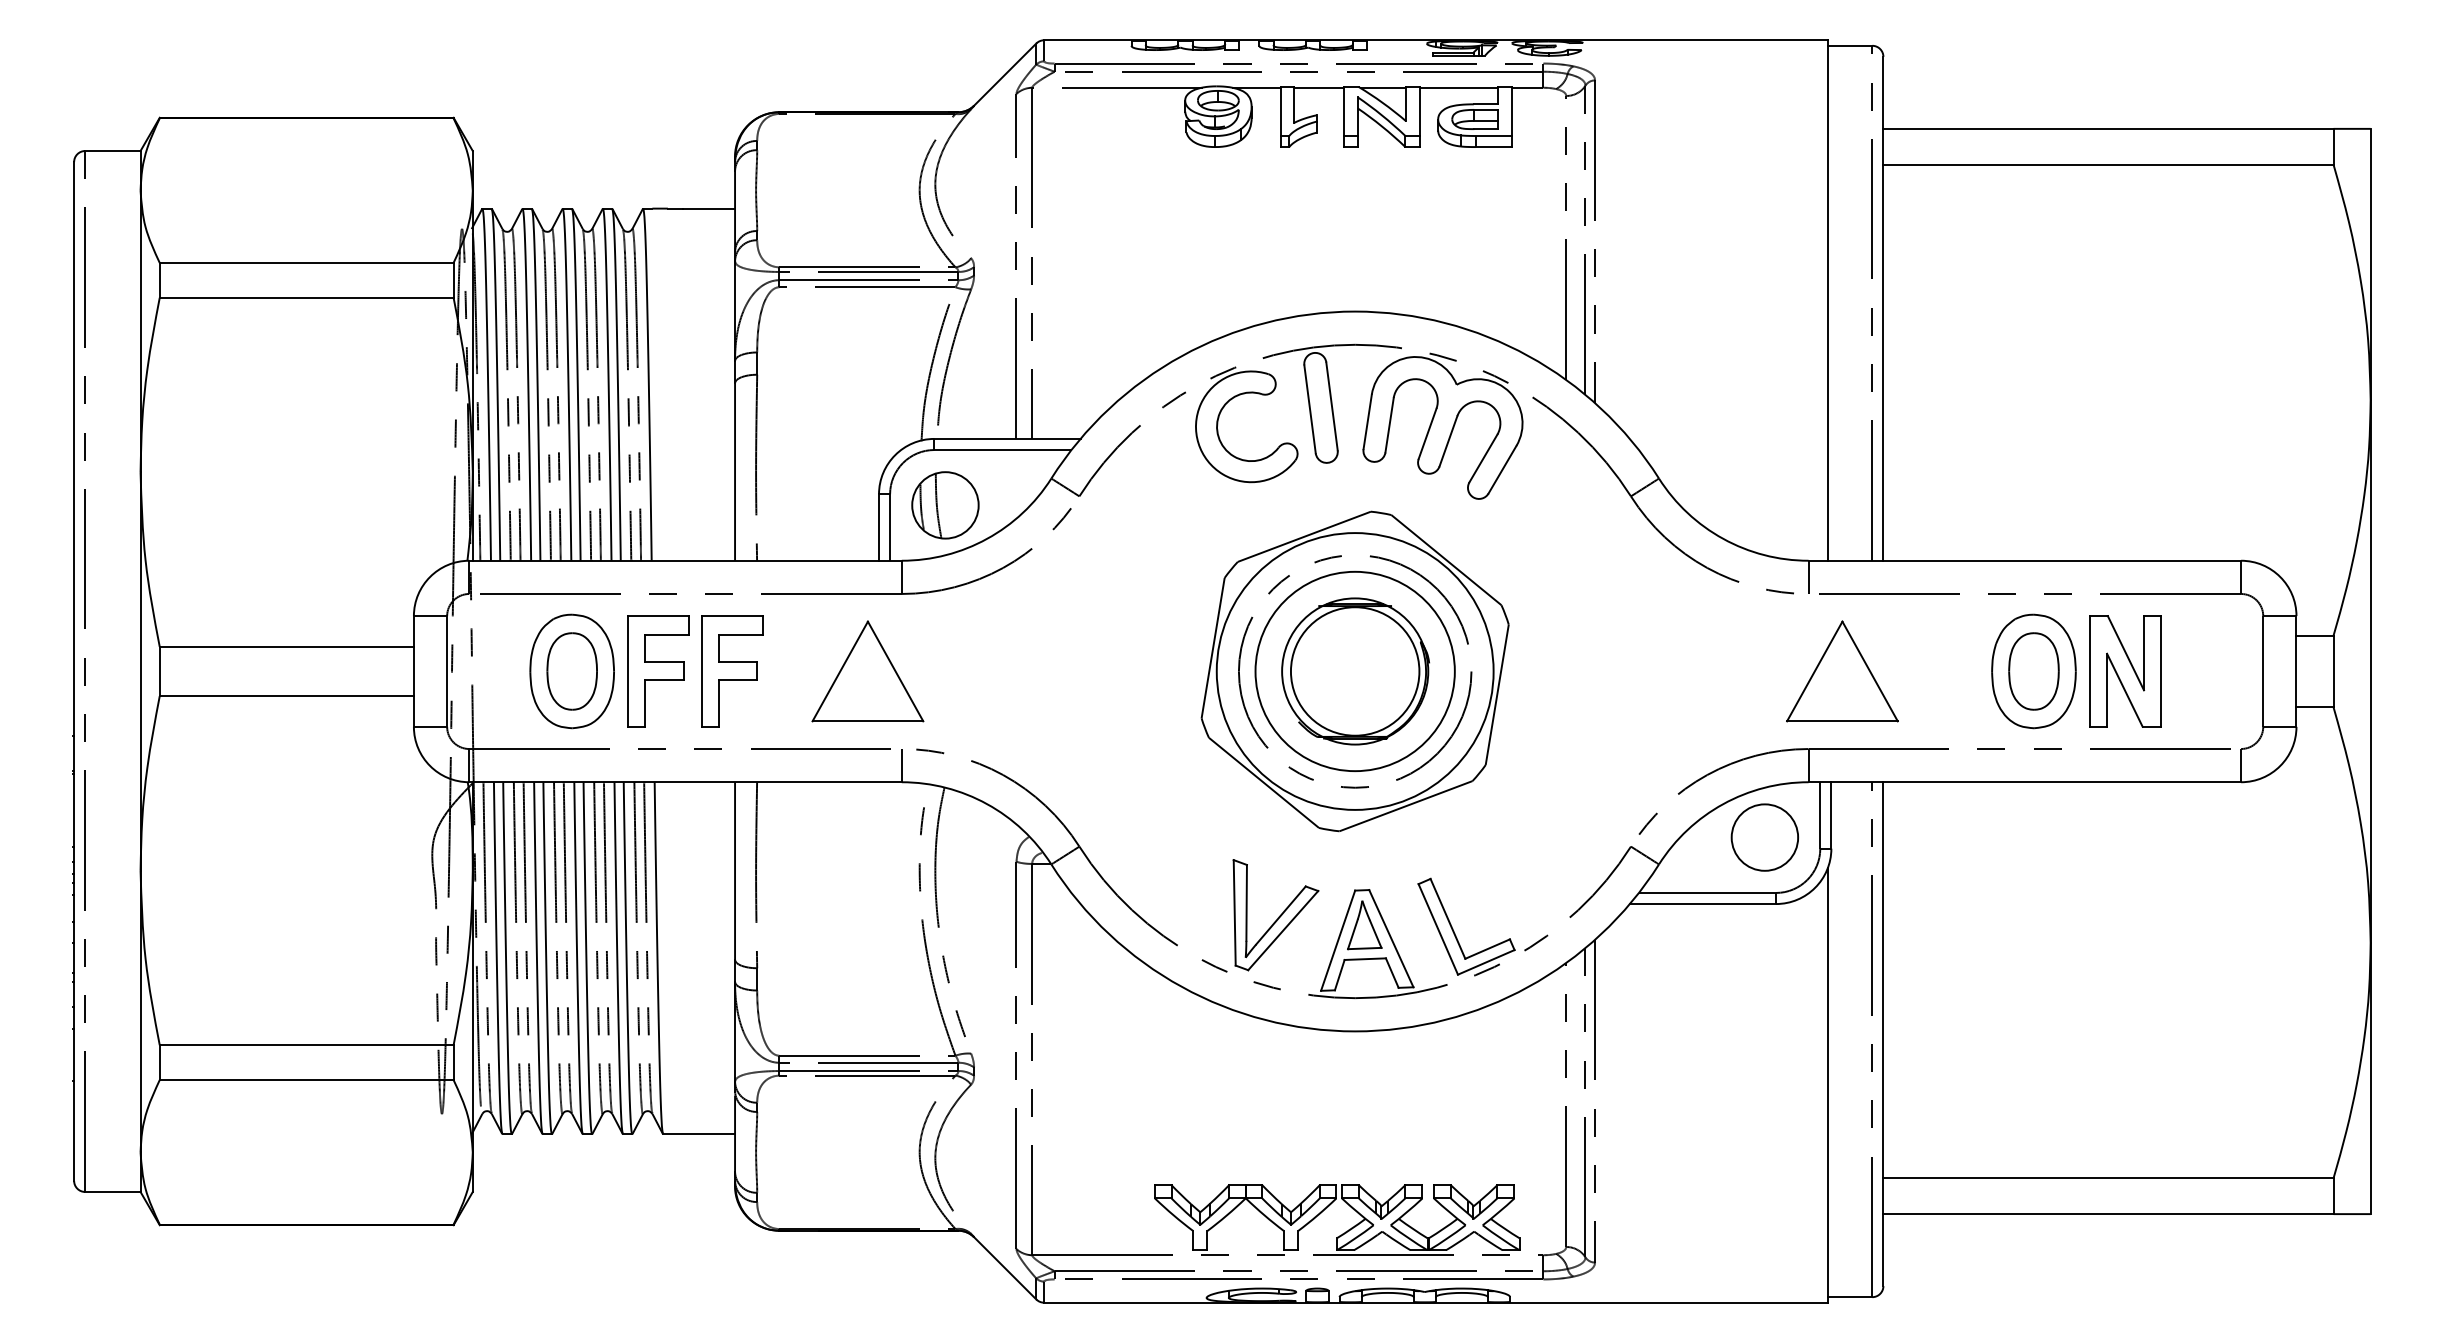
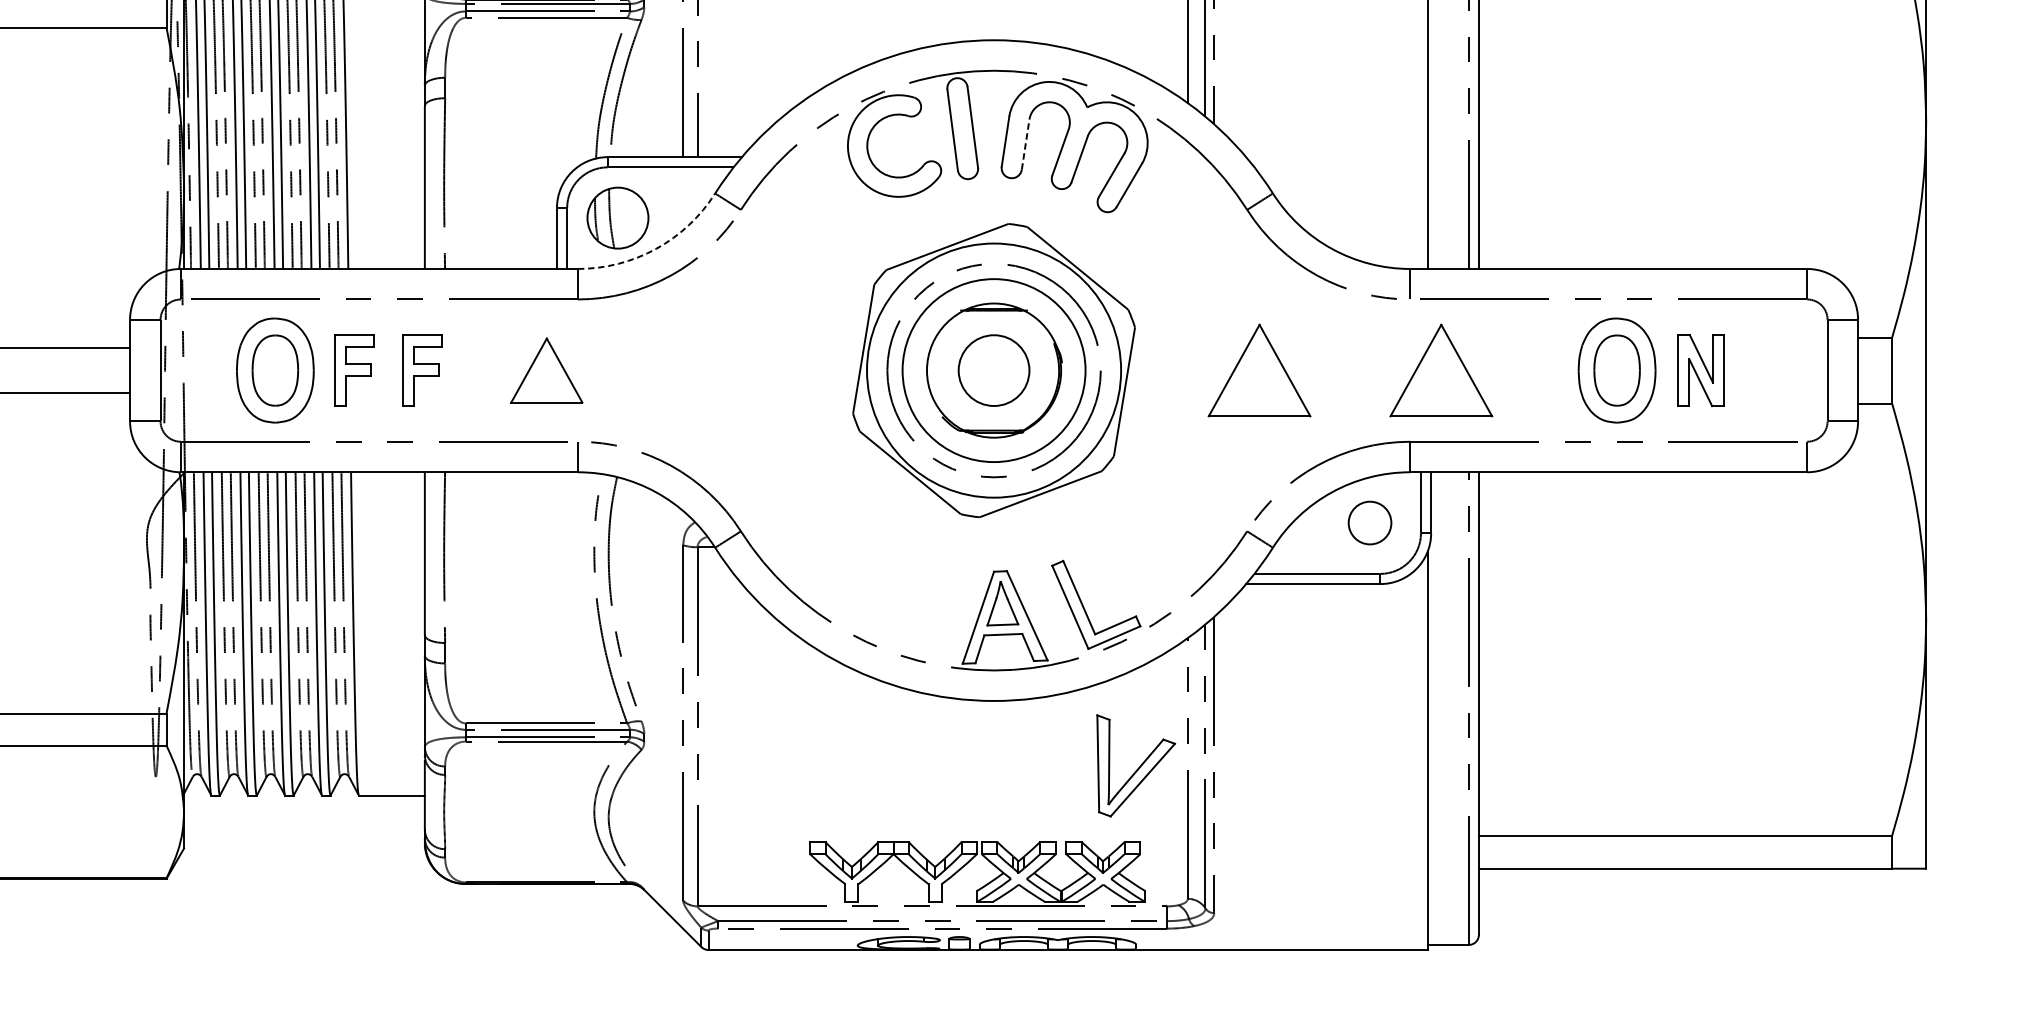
line: (1389, 425) -> (1025, 144), solid -> dashed
arc: (987, 538) -> (656, 248), solid -> dashed
part: (658, 671) -> (354, 370), size x0.7
part: (732, 671) -> (422, 370), size x0.7
part: (867, 671) -> (546, 370), size x0.7
circle: (1354, 671) -> (993, 370), size x0.6
part: (1644, 671) -> (1259, 370), added
part: (2125, 671) -> (1701, 370), size x0.7
circle: (1764, 837) -> (1369, 522), size x0.7
part: (1275, 915) -> (1135, 766), moved

